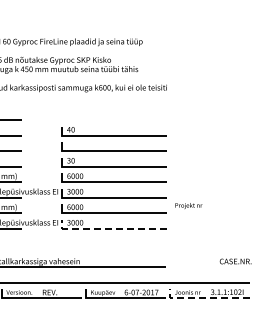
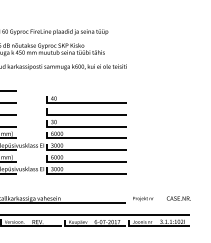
text: (188, 206) -> (143, 199), moved
line: (109, 228) -> (83, 173), dashed -> solid
line: (205, 298) -> (155, 226), dashed -> solid

